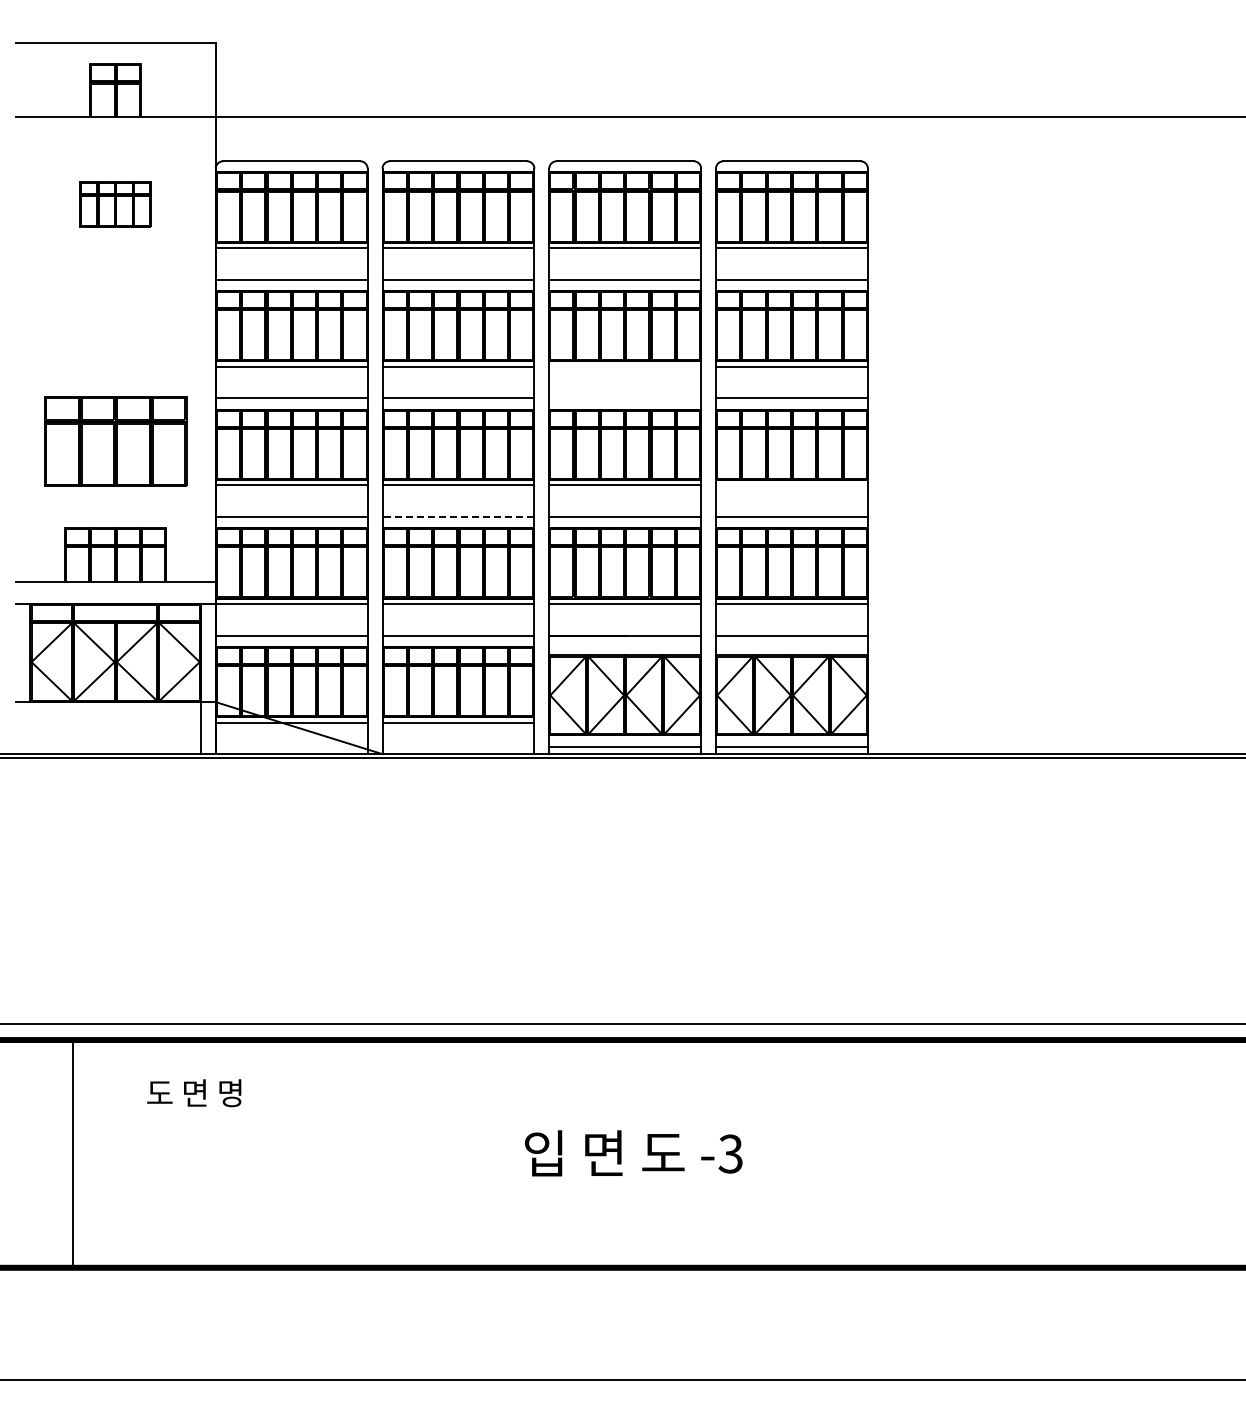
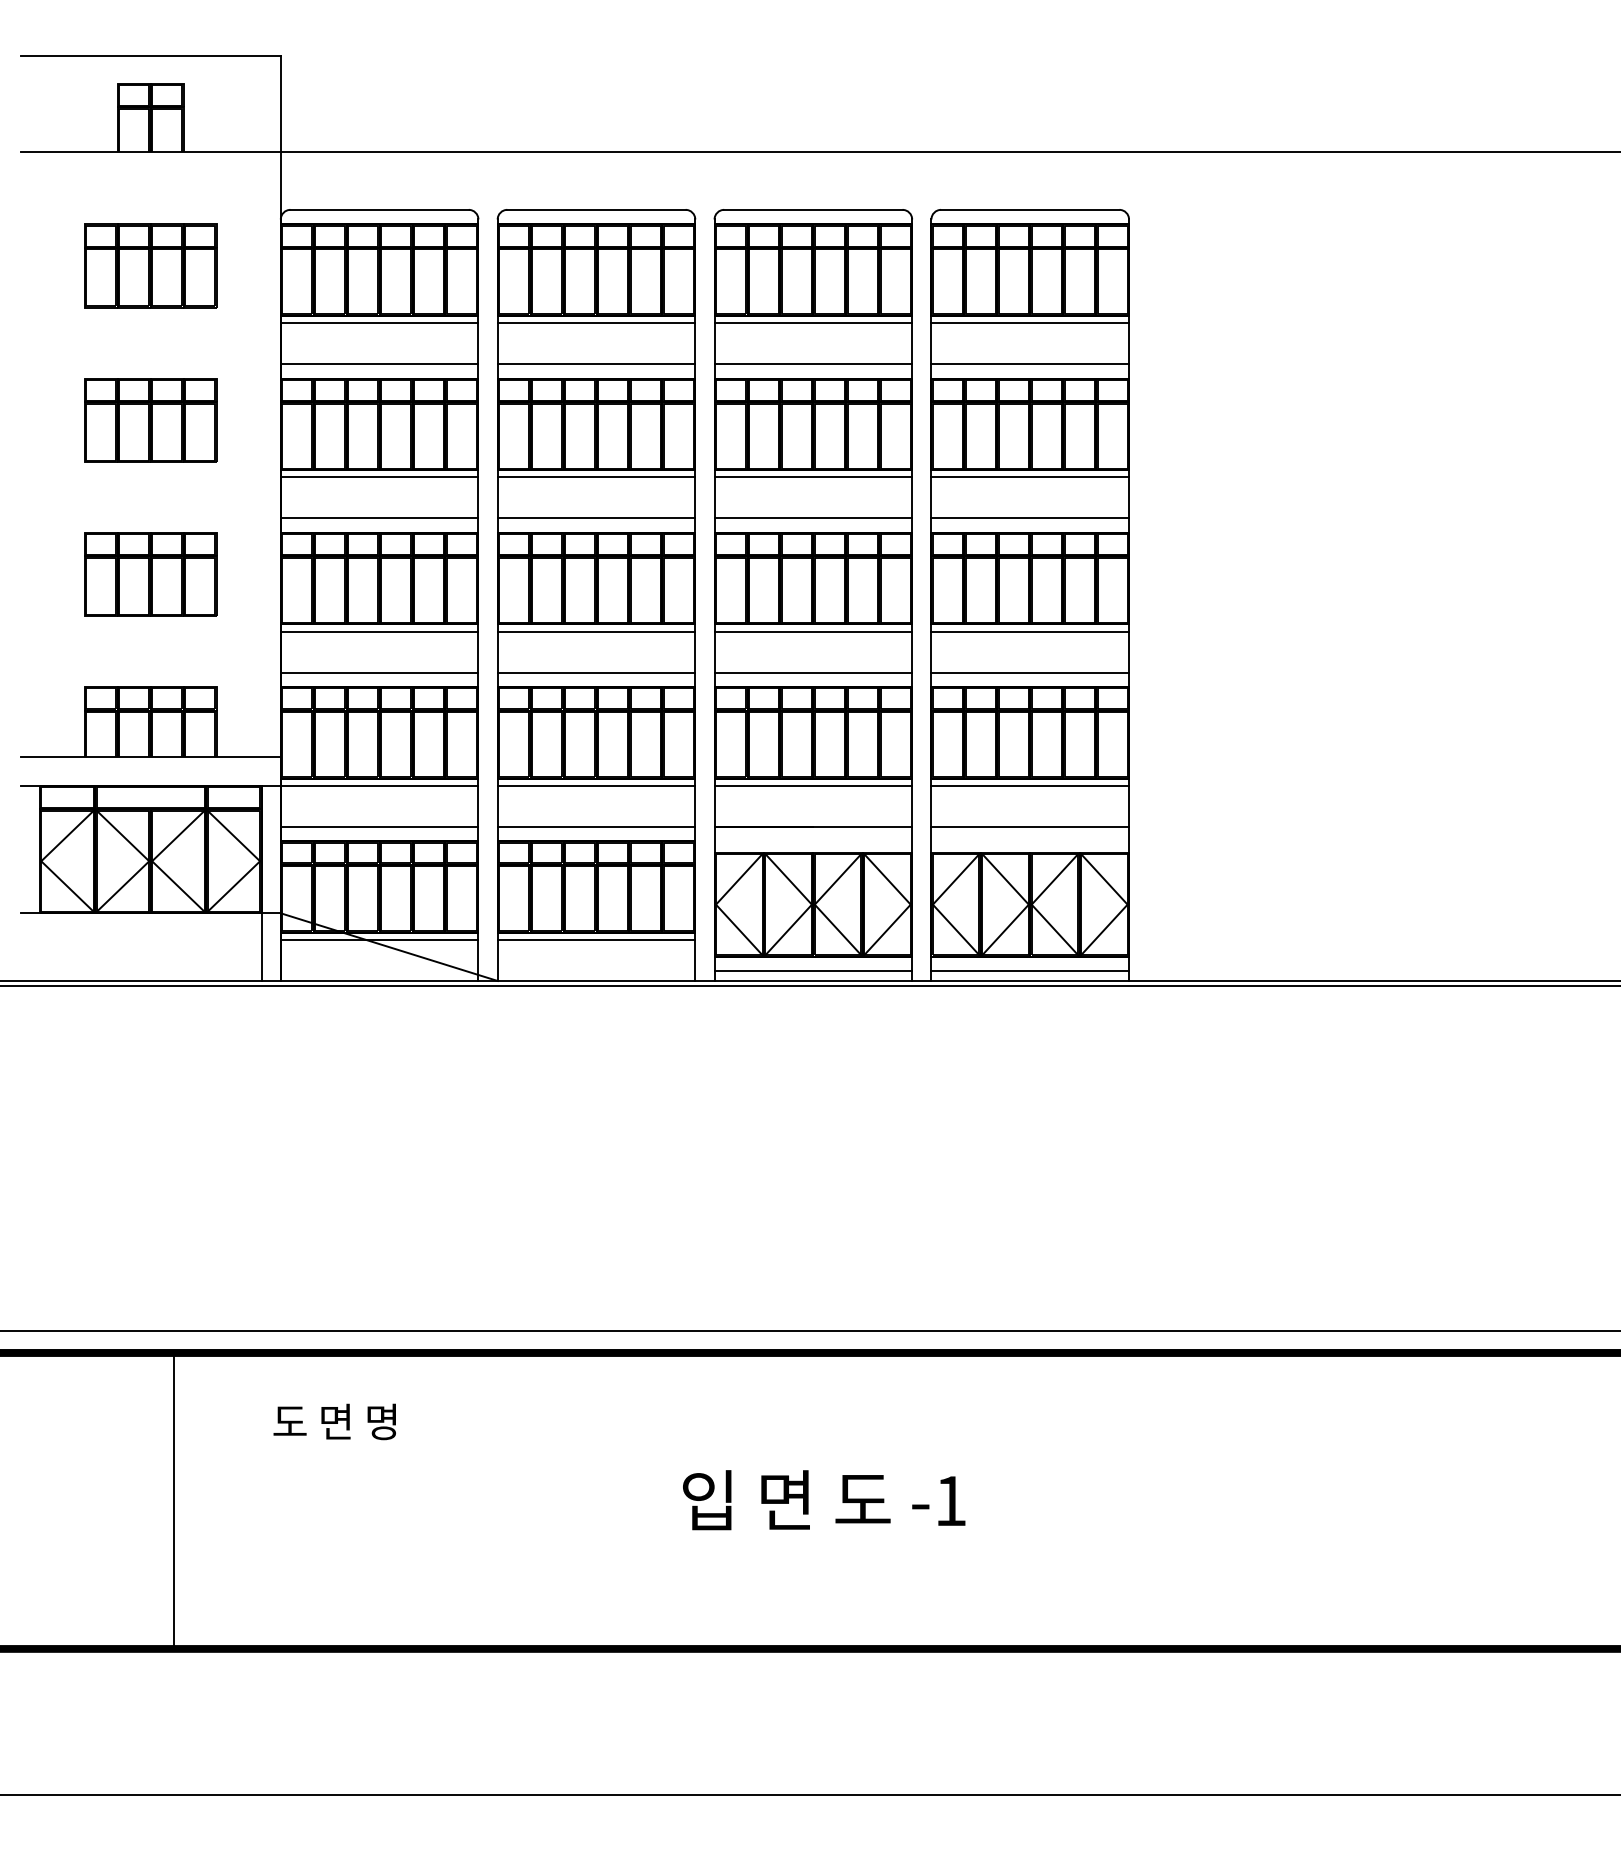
part: (115, 204) -> (150, 266), size x1.43
part: (115, 322) -> (150, 419), added
line: (625, 366) -> (813, 476), added
line: (625, 398) -> (813, 518), added
part: (115, 441) -> (150, 574), size x0.71
line: (791, 485) -> (1029, 631), added
line: (458, 517) -> (596, 673), dashed -> solid
text: (194, 1093) -> (335, 1422), moved
line: (72, 1153) -> (173, 1500), moved
text: (730, 1153) -> (950, 1500), -3 -> -1

